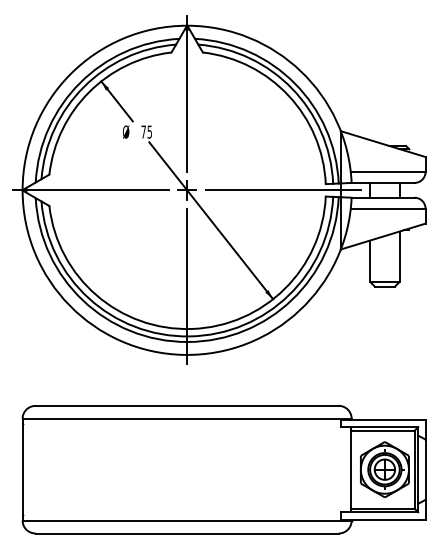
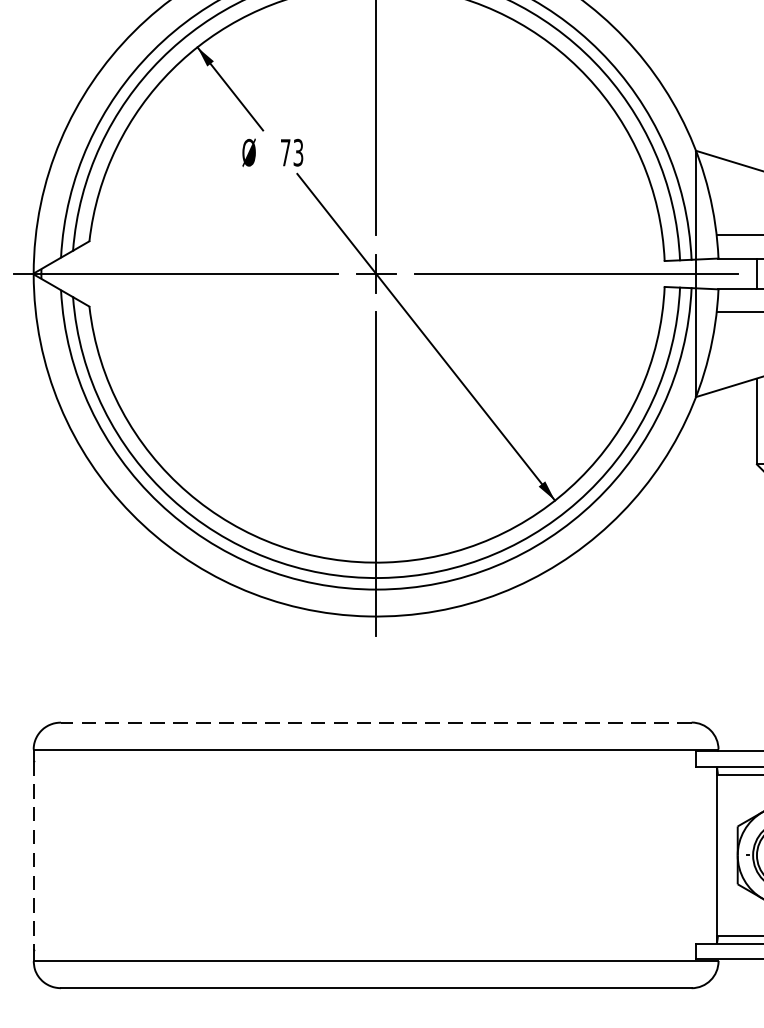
text: (149, 131) -> (297, 151), 75 -> 73
line: (186, 405) -> (374, 721), solid -> dashed
line: (22, 470) -> (33, 857), solid -> dashed

